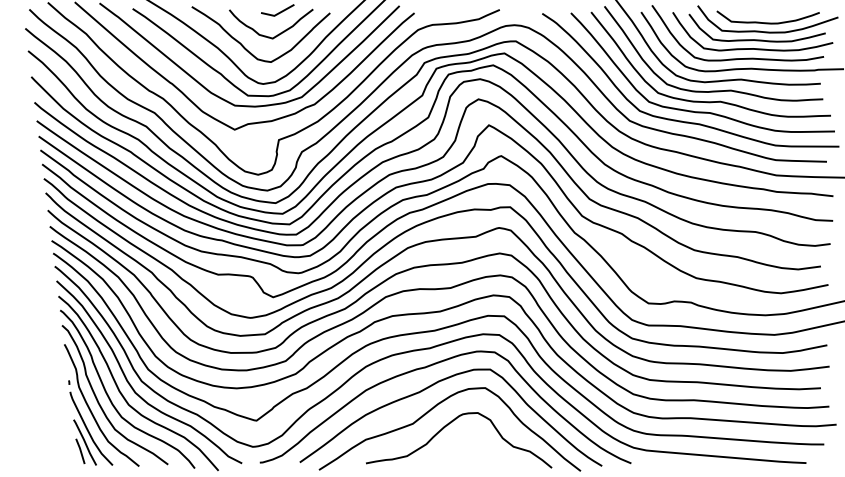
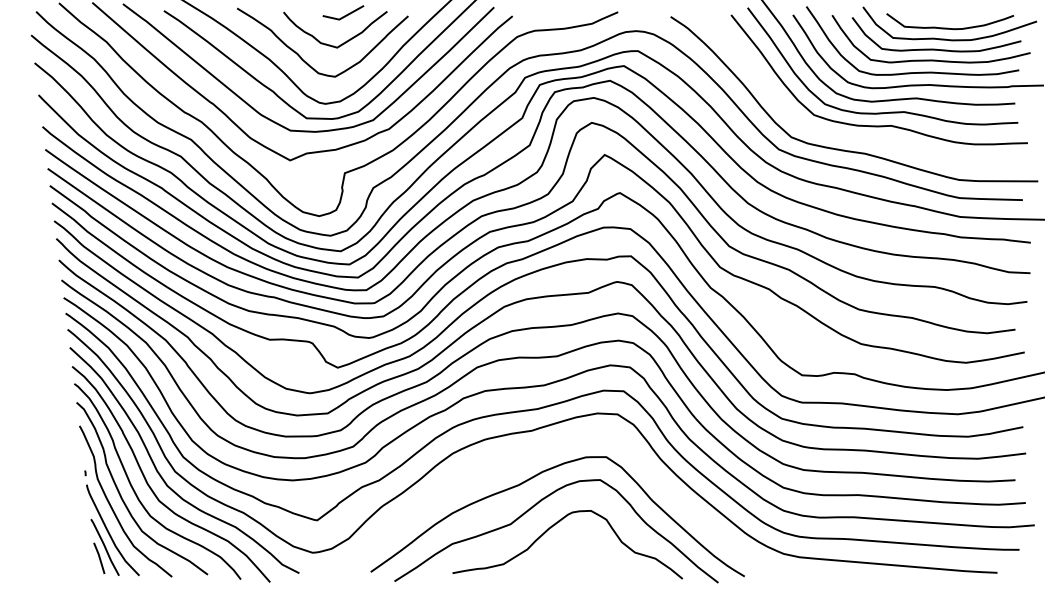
curve: (702, 111) -> (868, 137), removed
curve: (428, 367) -> (529, 454), removed

